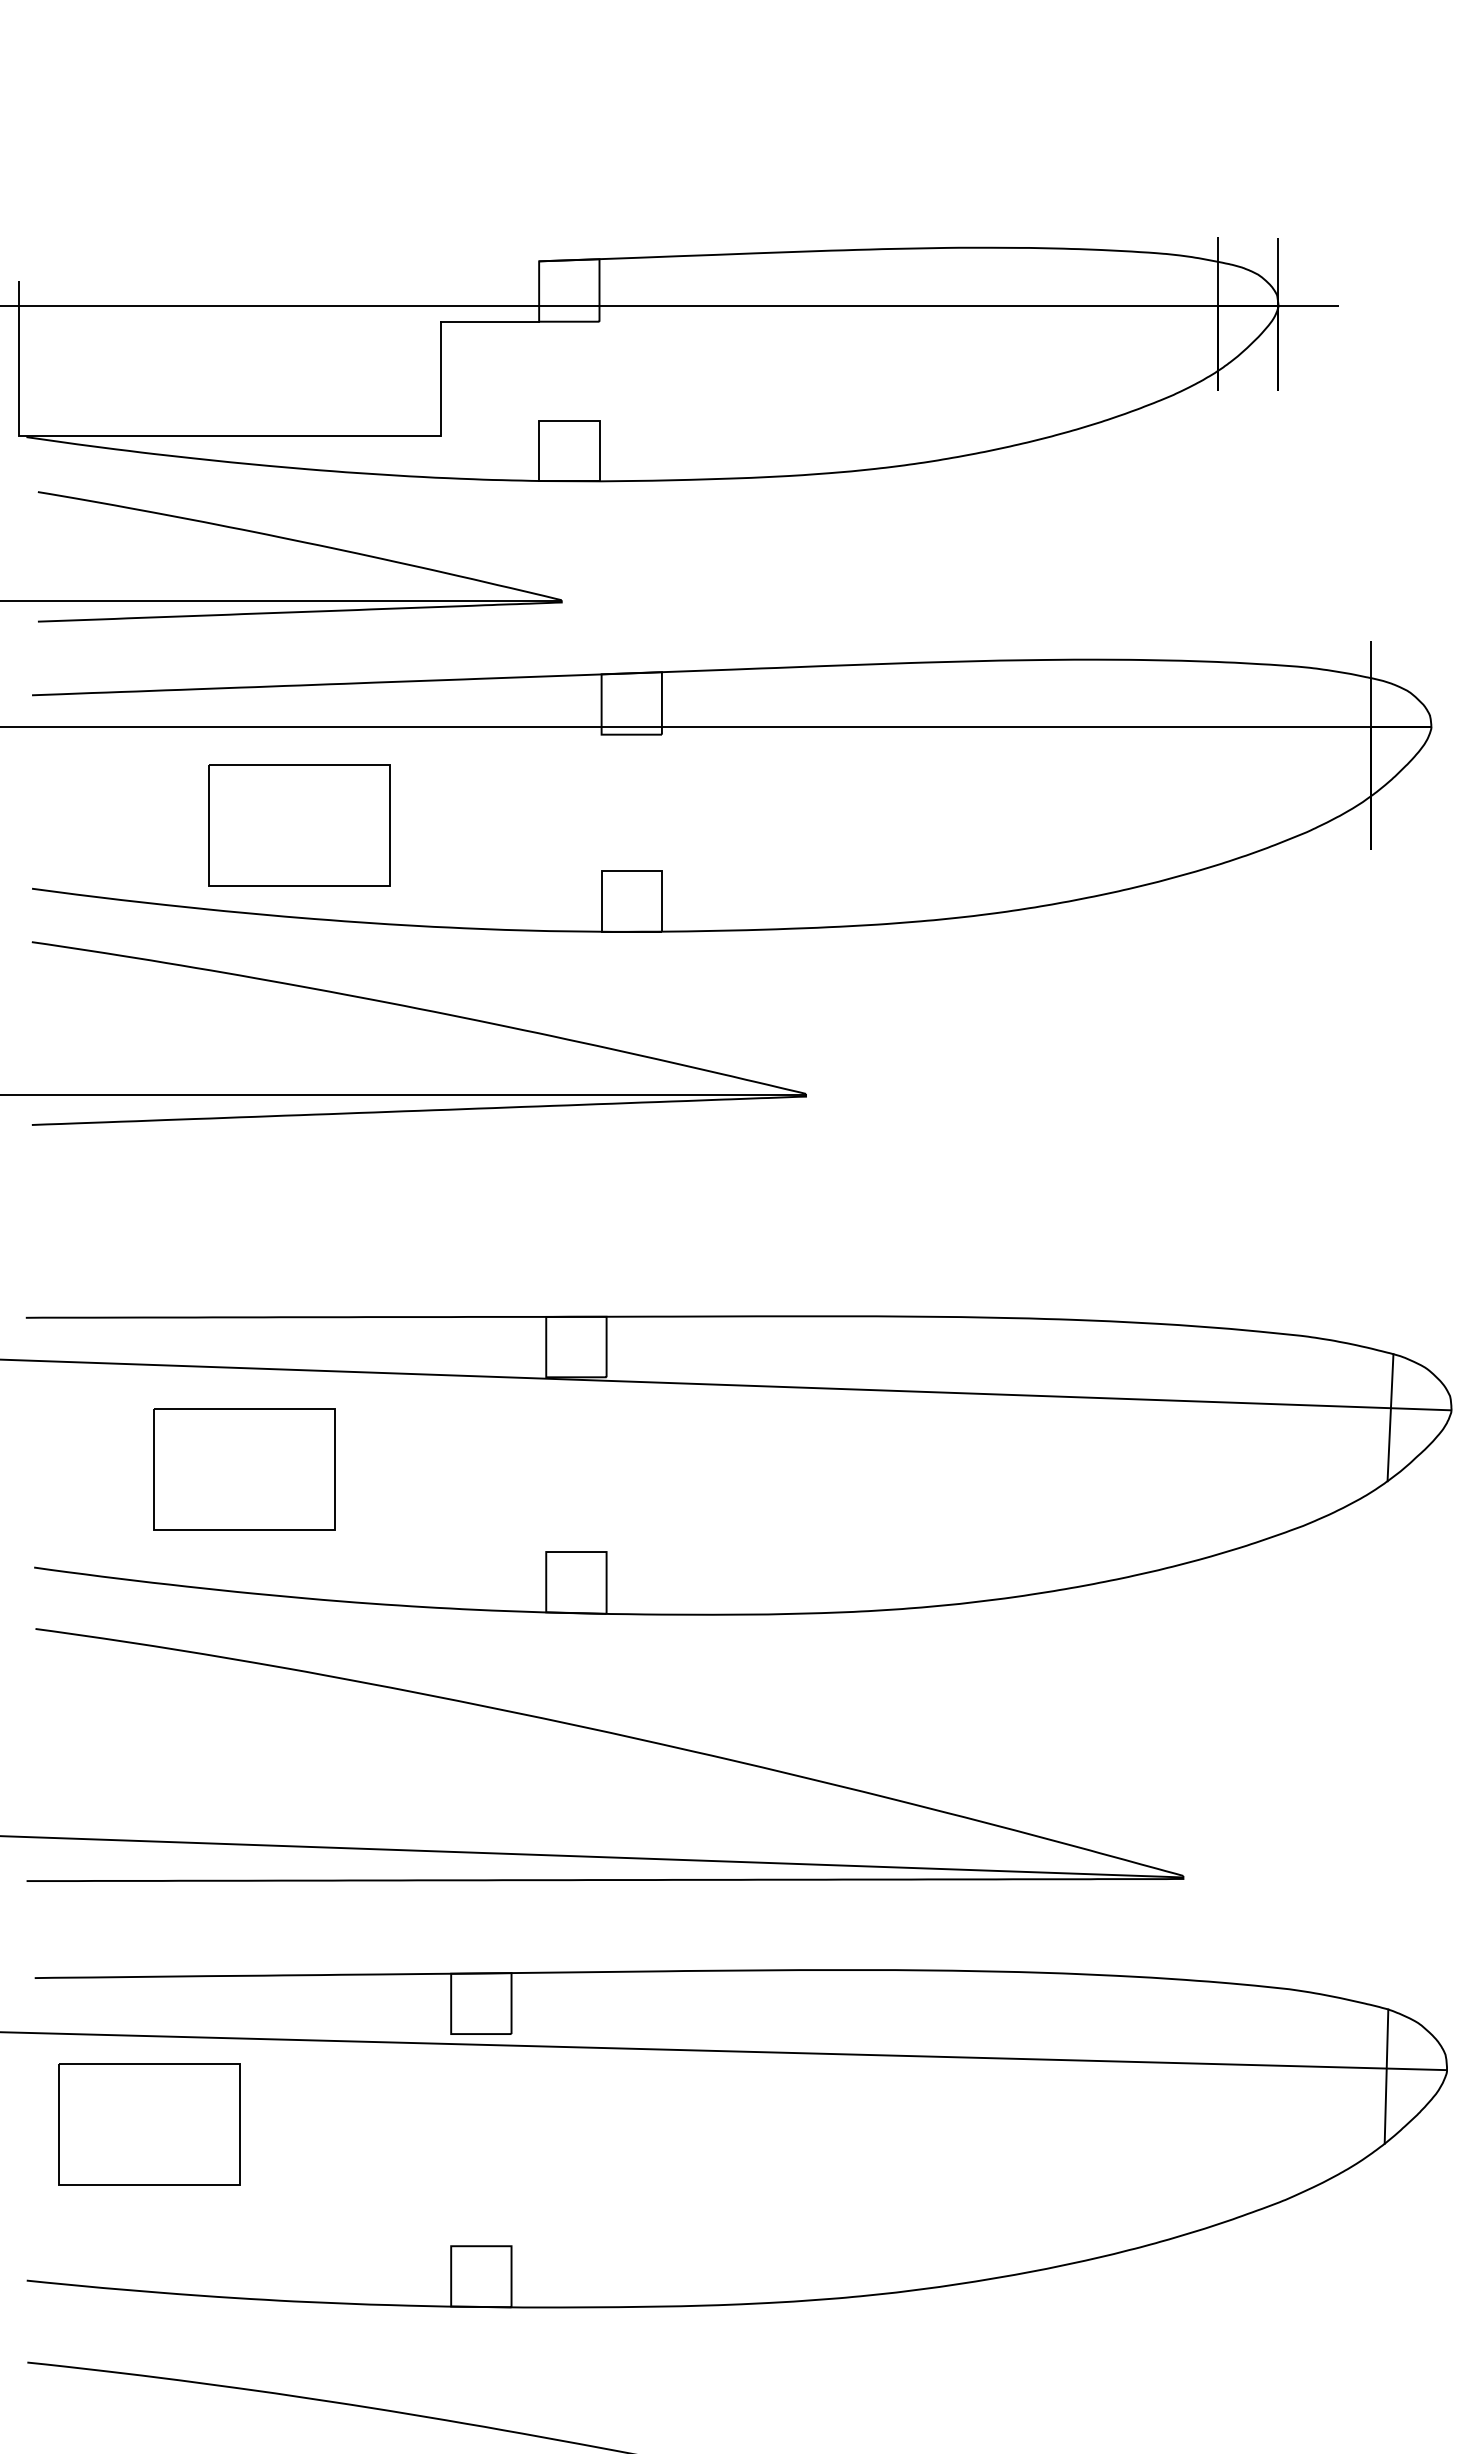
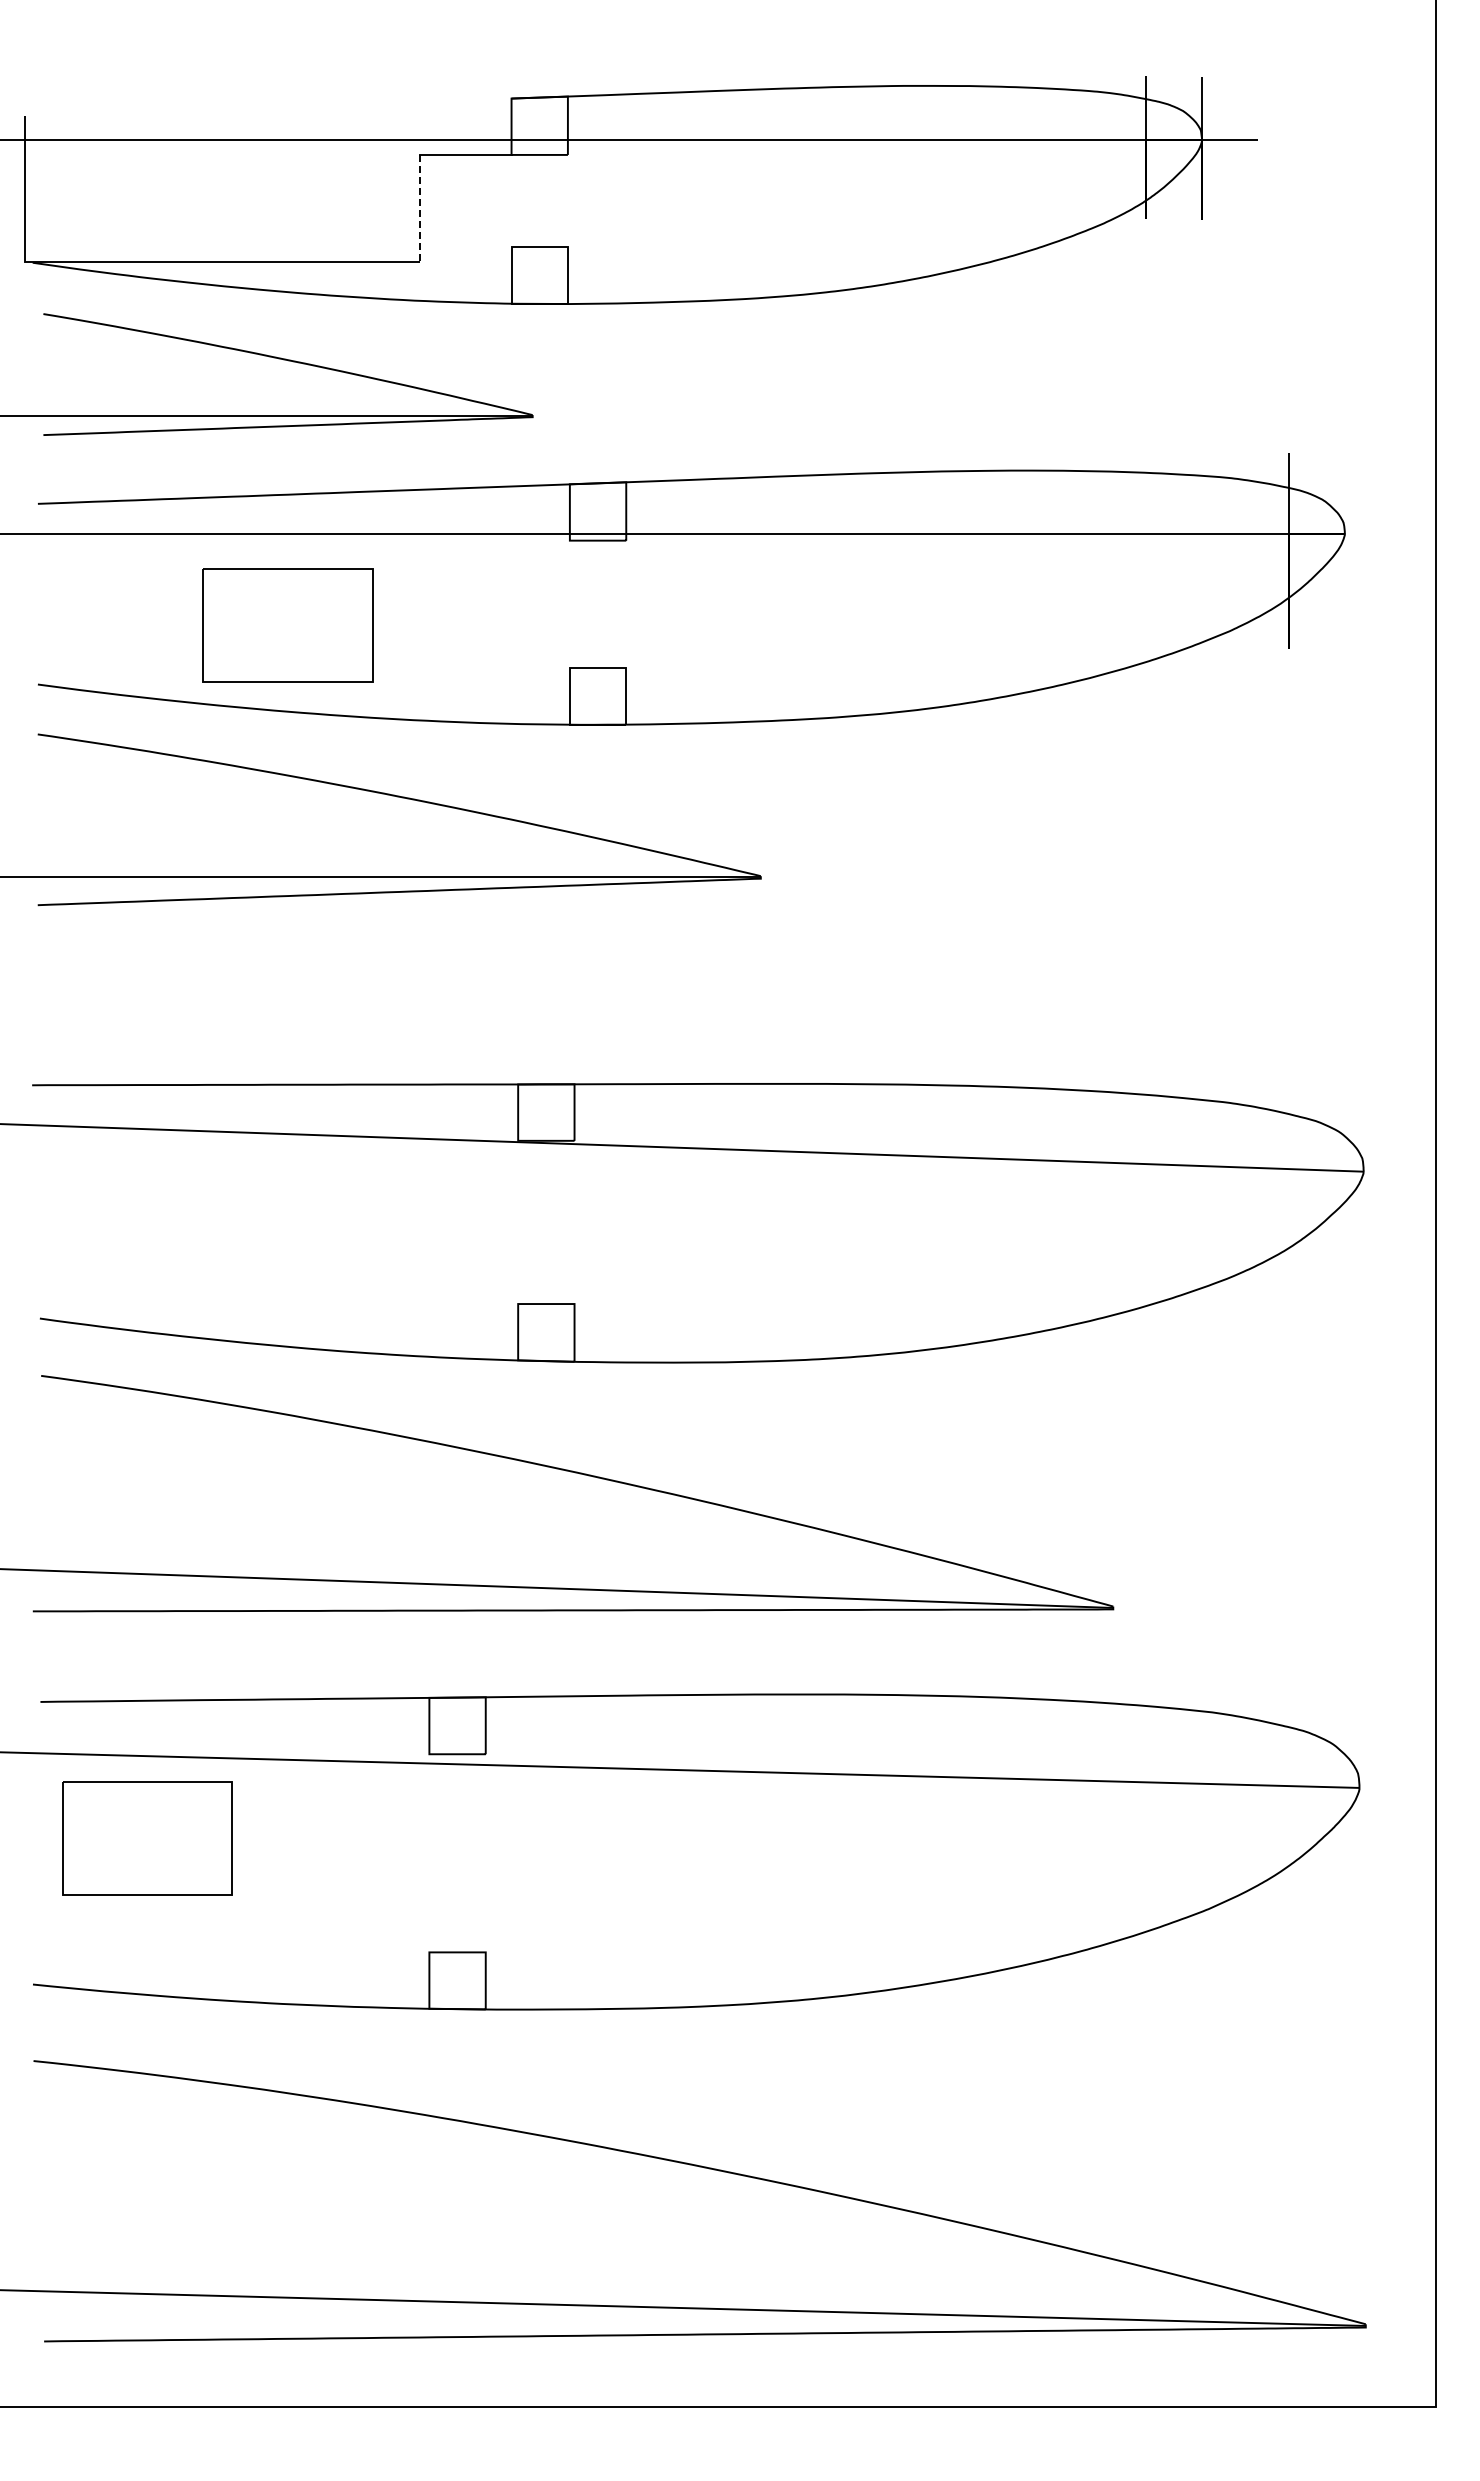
line: (440, 379) -> (419, 208), solid -> dashed
line: (1390, 1417) -> (1306, 1178), removed
part: (244, 1469) -> (236, 1226), removed
line: (1386, 2076) -> (1302, 1793), removed

